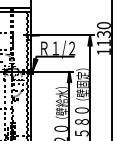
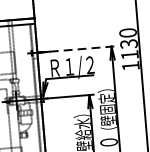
line: (67, 35) -> (83, 49), solid -> dashed

